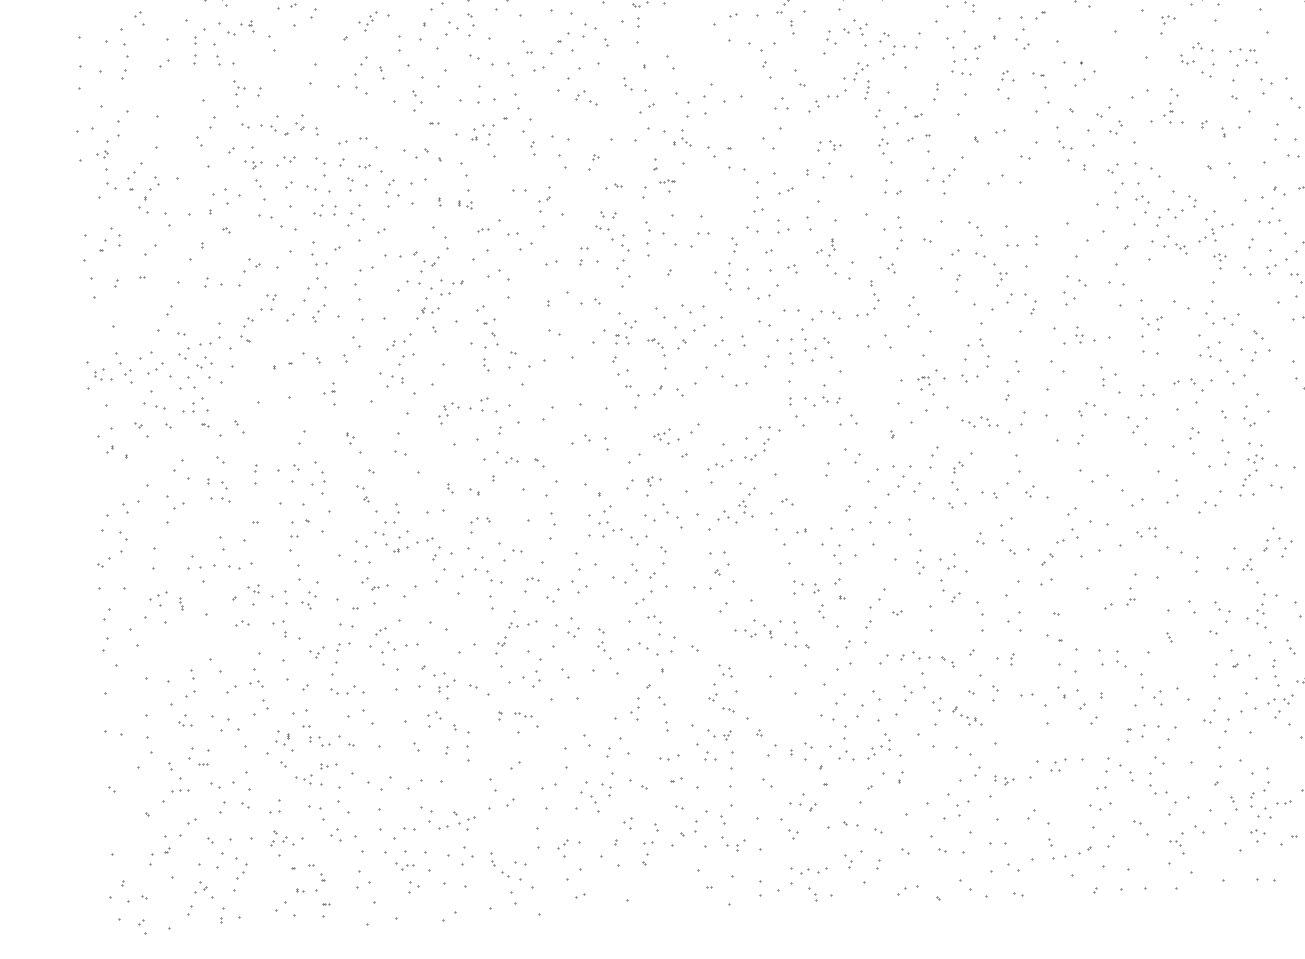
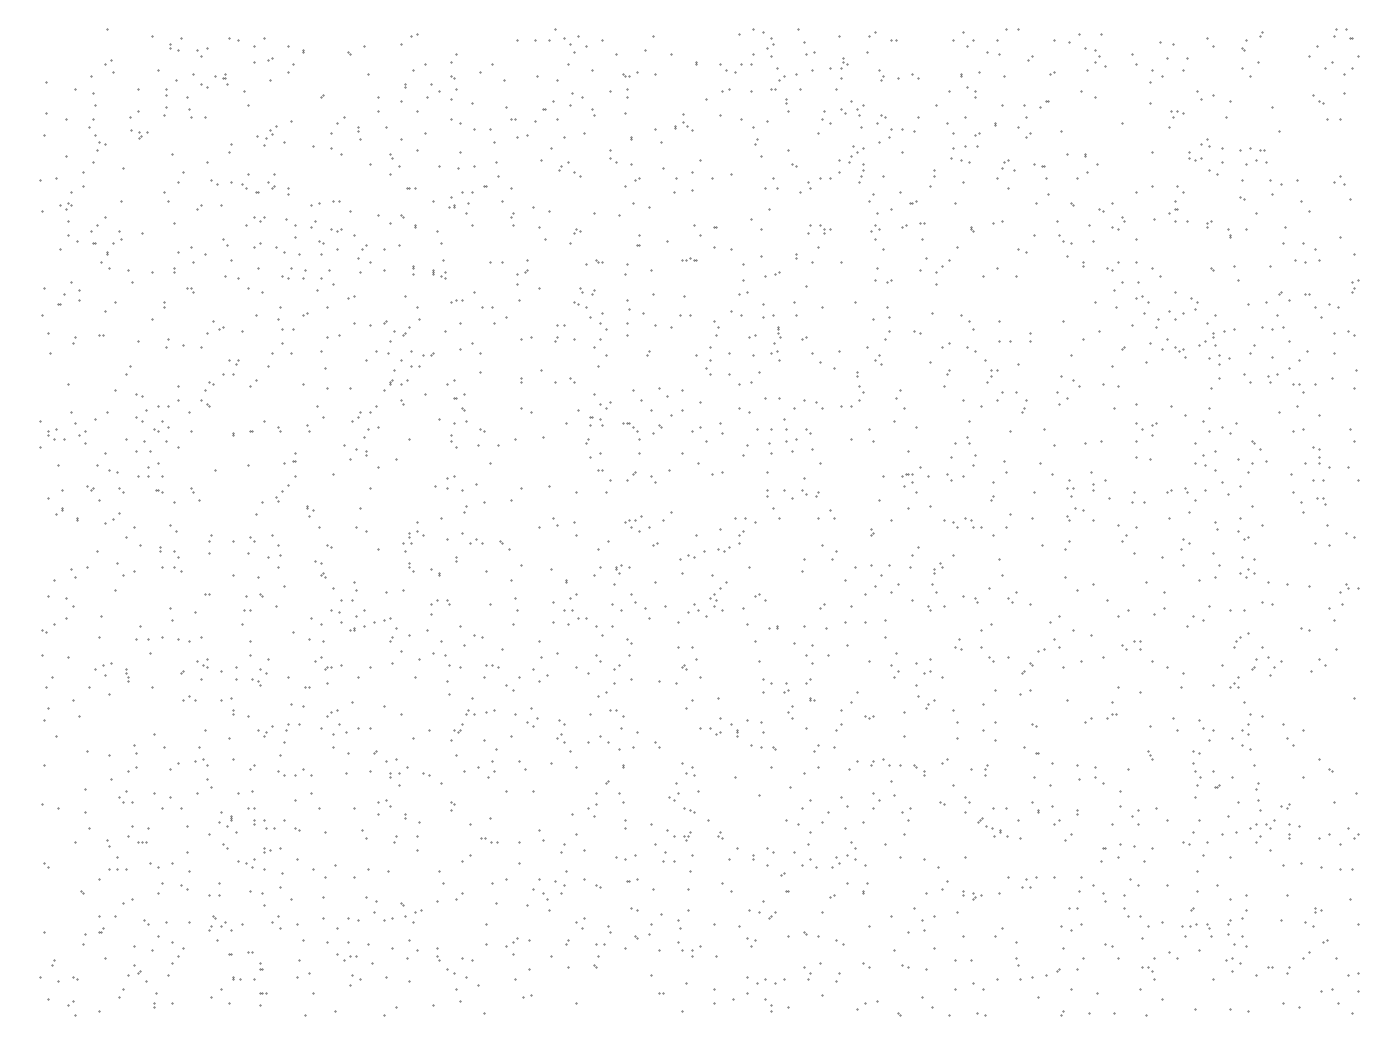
part: (367, 21) -> (266, 135), moved
part: (239, 87) -> (100, 142), moved
part: (682, 138) -> (683, 122), moved
part: (253, 164) -> (139, 134), moved
part: (667, 181) -> (689, 259), moved
part: (831, 247) -> (777, 335), moved
part: (1219, 261) -> (1219, 367), size x1.6
part: (318, 313) -> (282, 493), moved
part: (1079, 335) -> (1070, 488), moved
part: (155, 368) -> (112, 518), moved
part: (449, 413) -> (413, 541), moved
part: (1250, 478) -> (1241, 640), moved
part: (1290, 646) -> (1196, 770), moved
part: (523, 715) -> (489, 840), moved
part: (966, 716) -> (992, 827), moved
part: (1283, 802) -> (1189, 925), moved

